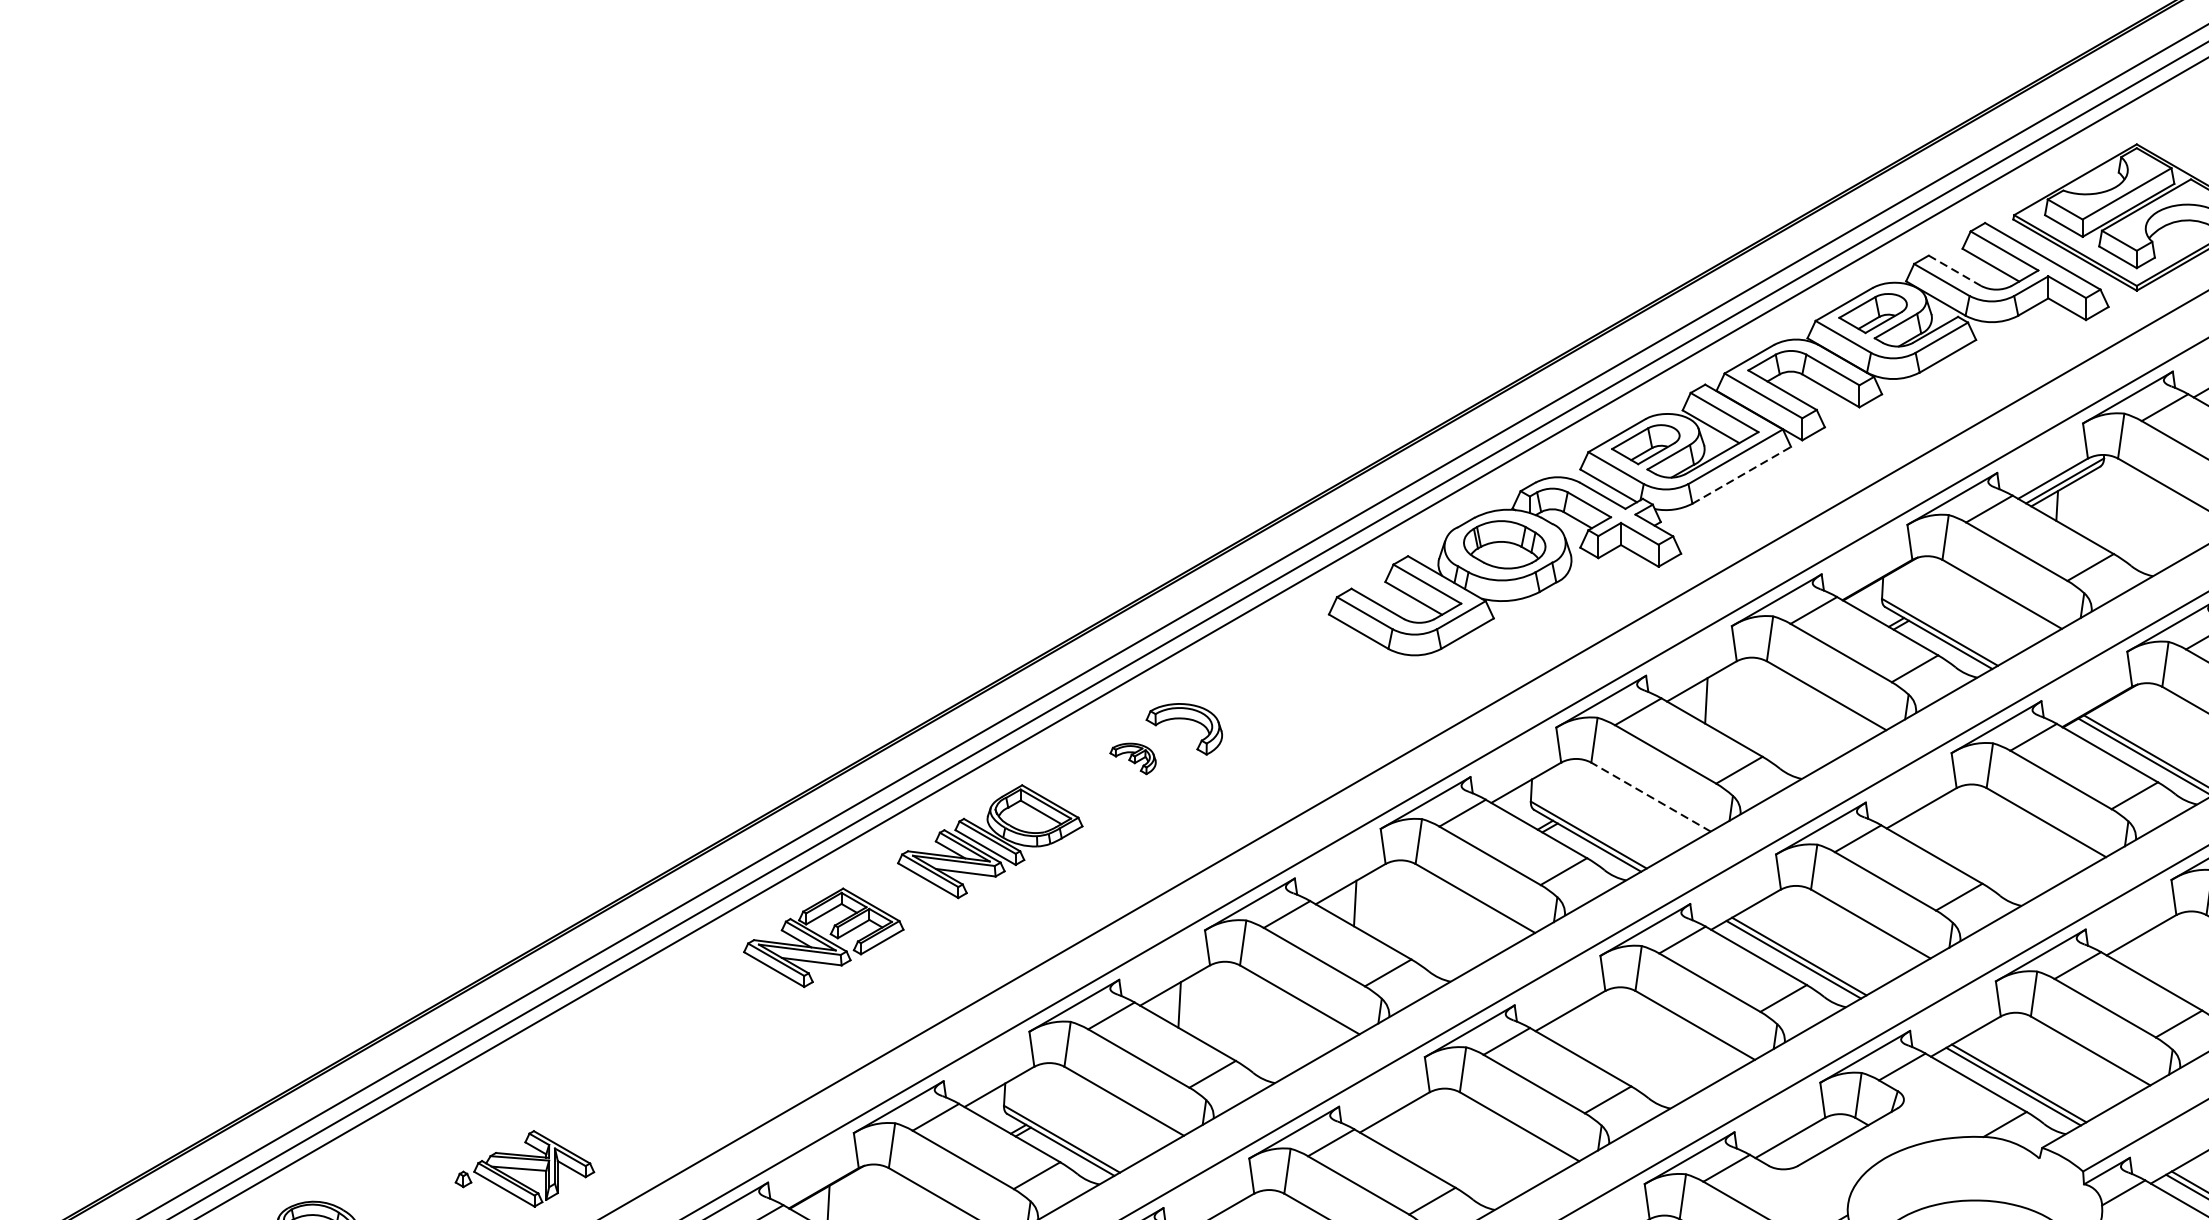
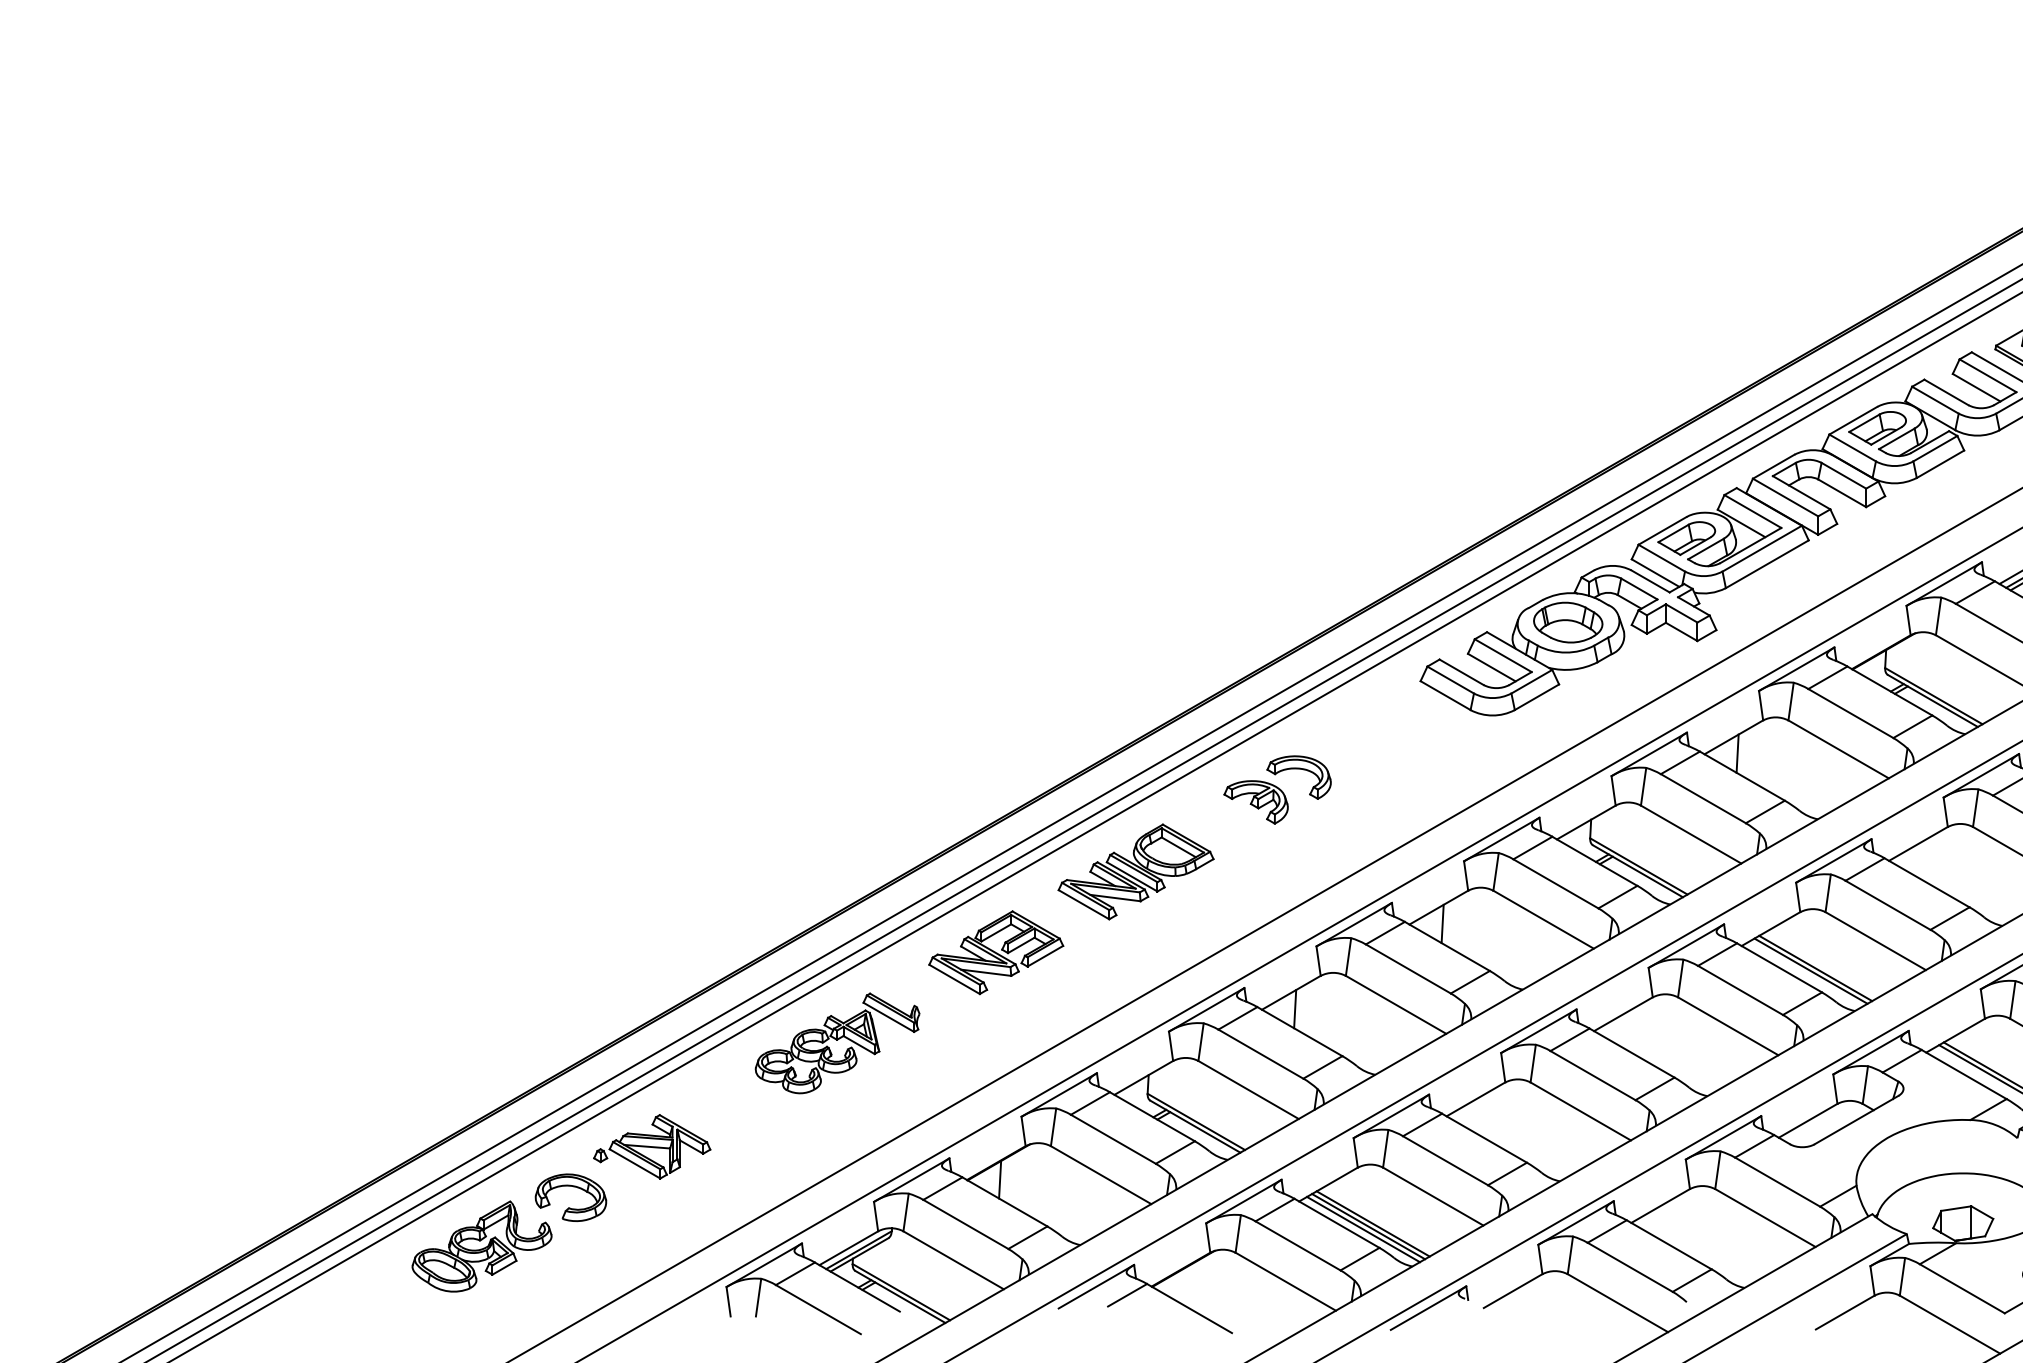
line: (1955, 270) -> (1946, 392), dashed -> solid
line: (1741, 475) -> (1767, 564), dashed -> solid
part: (1132, 758) -> (1255, 802), size x1.67
line: (1651, 797) -> (1691, 834), dashed -> solid
part: (634, 1045) -> (837, 1043), added
part: (525, 1168) -> (652, 1146), moved

